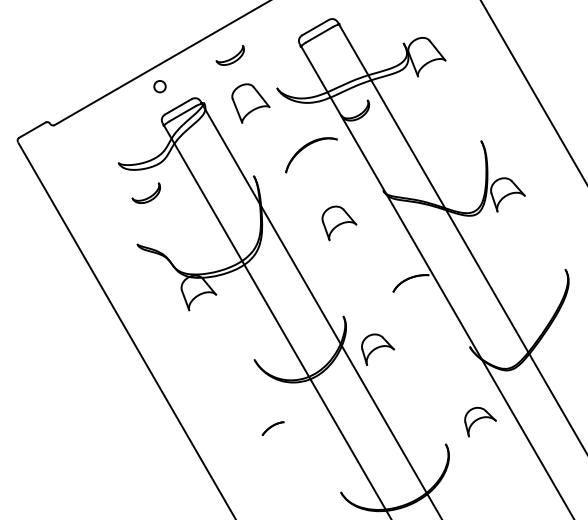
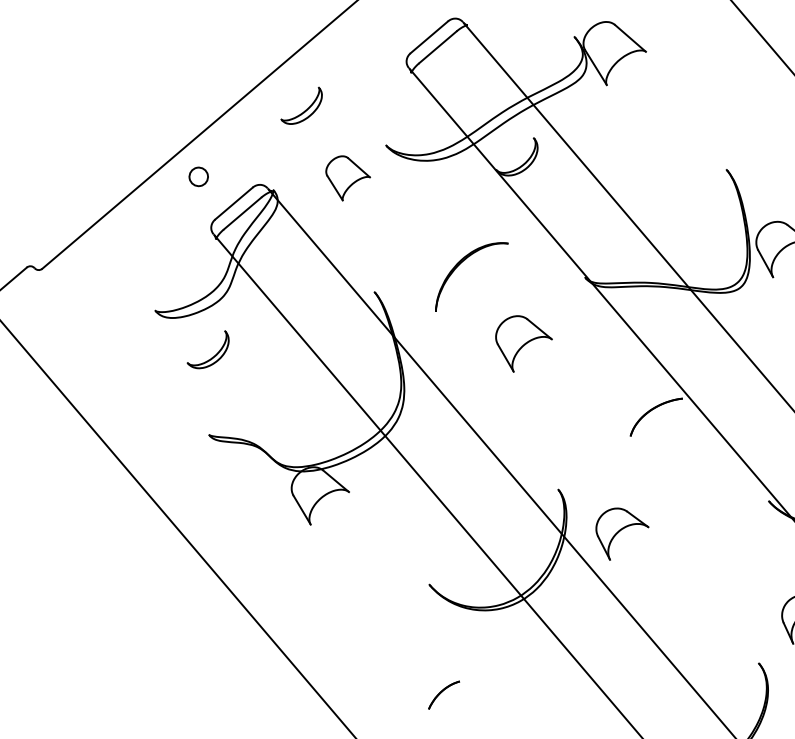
part: (250, 103) -> (347, 177), size x0.7
part: (306, 147) -> (461, 265), moved
part: (272, 428) -> (442, 695), moved

